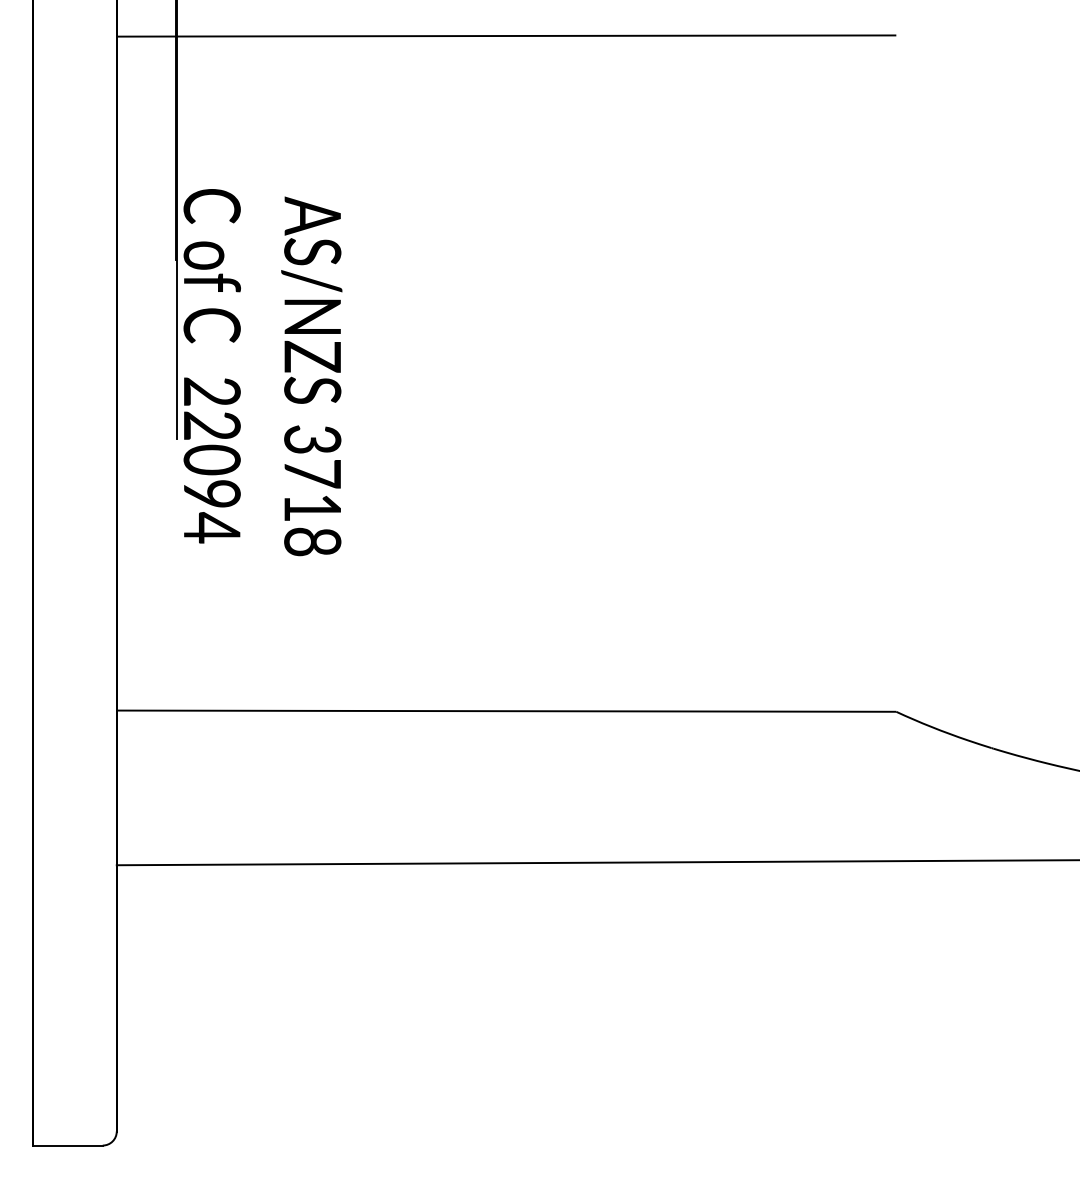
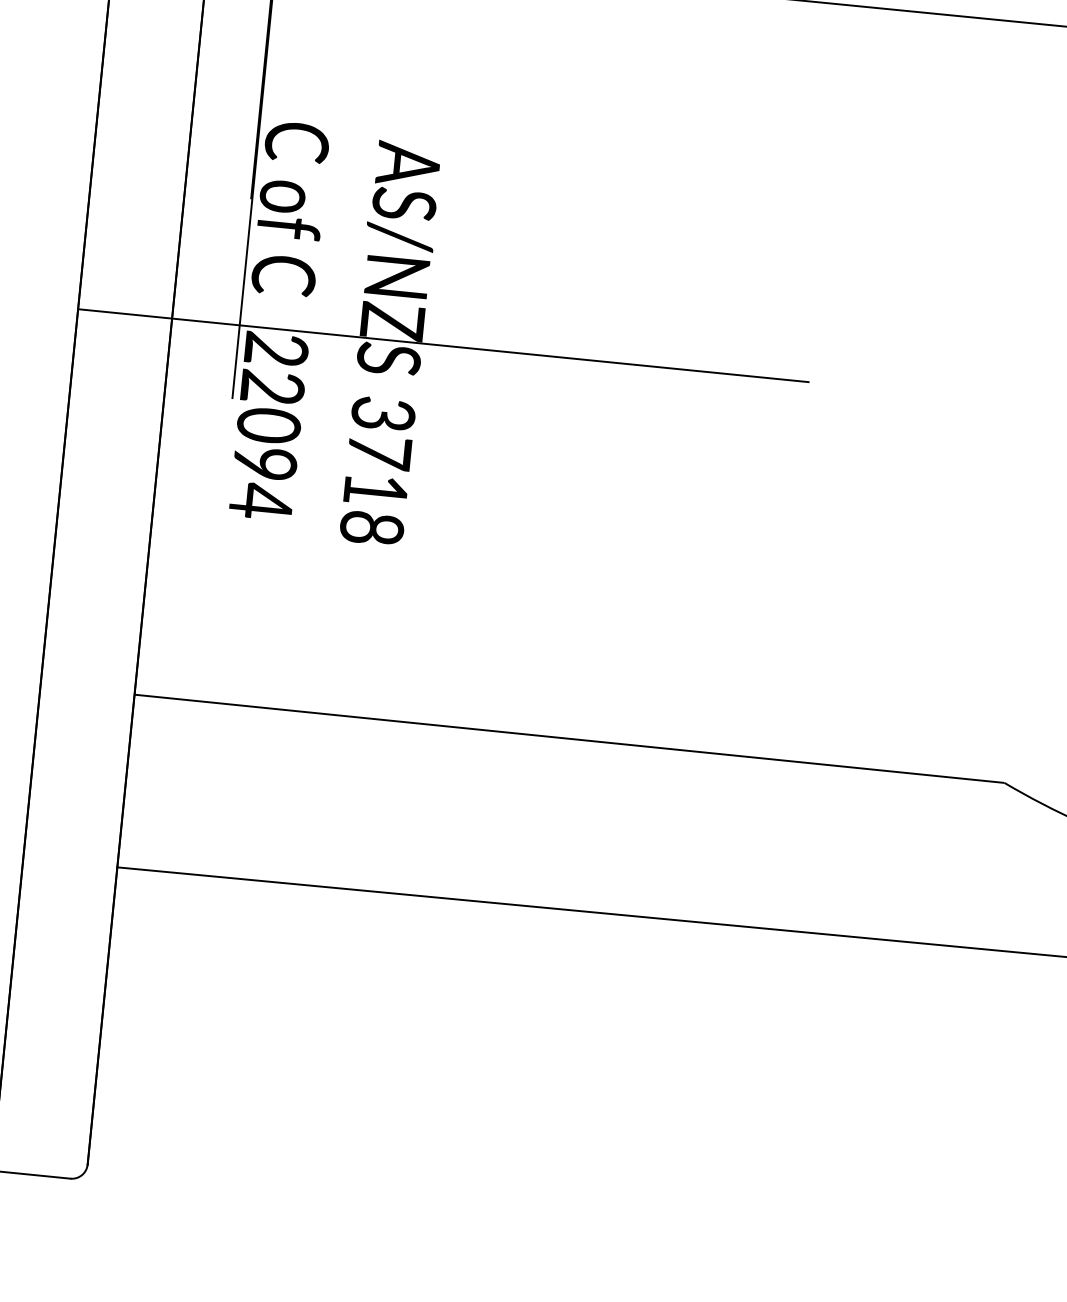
line: (359, 373) -> (443, 345), added

